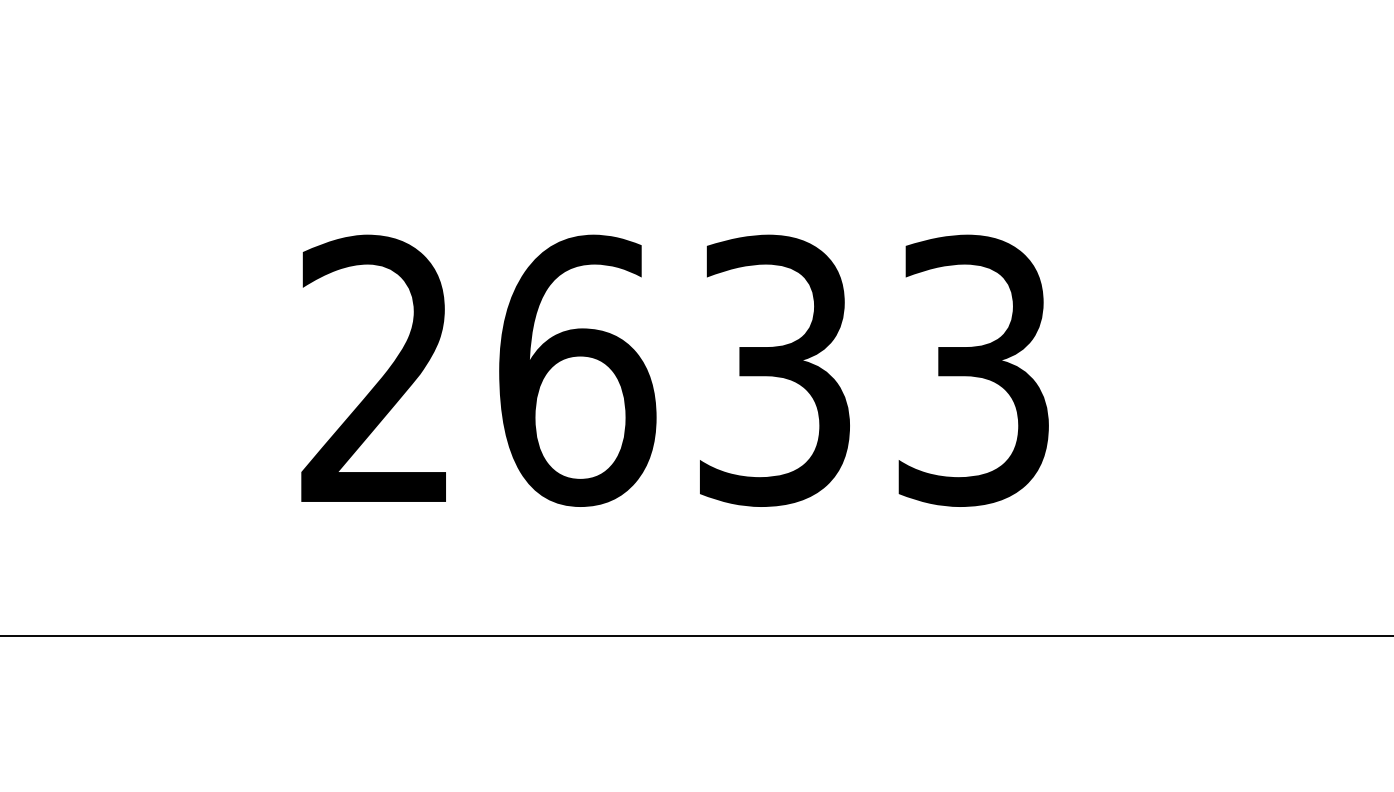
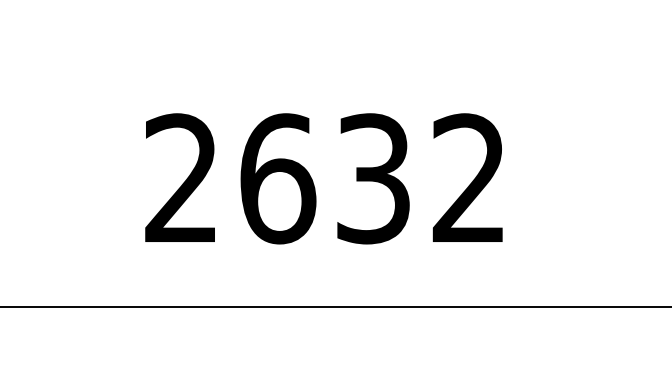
text: (971, 370) -> (468, 178), 2633 -> 2632

